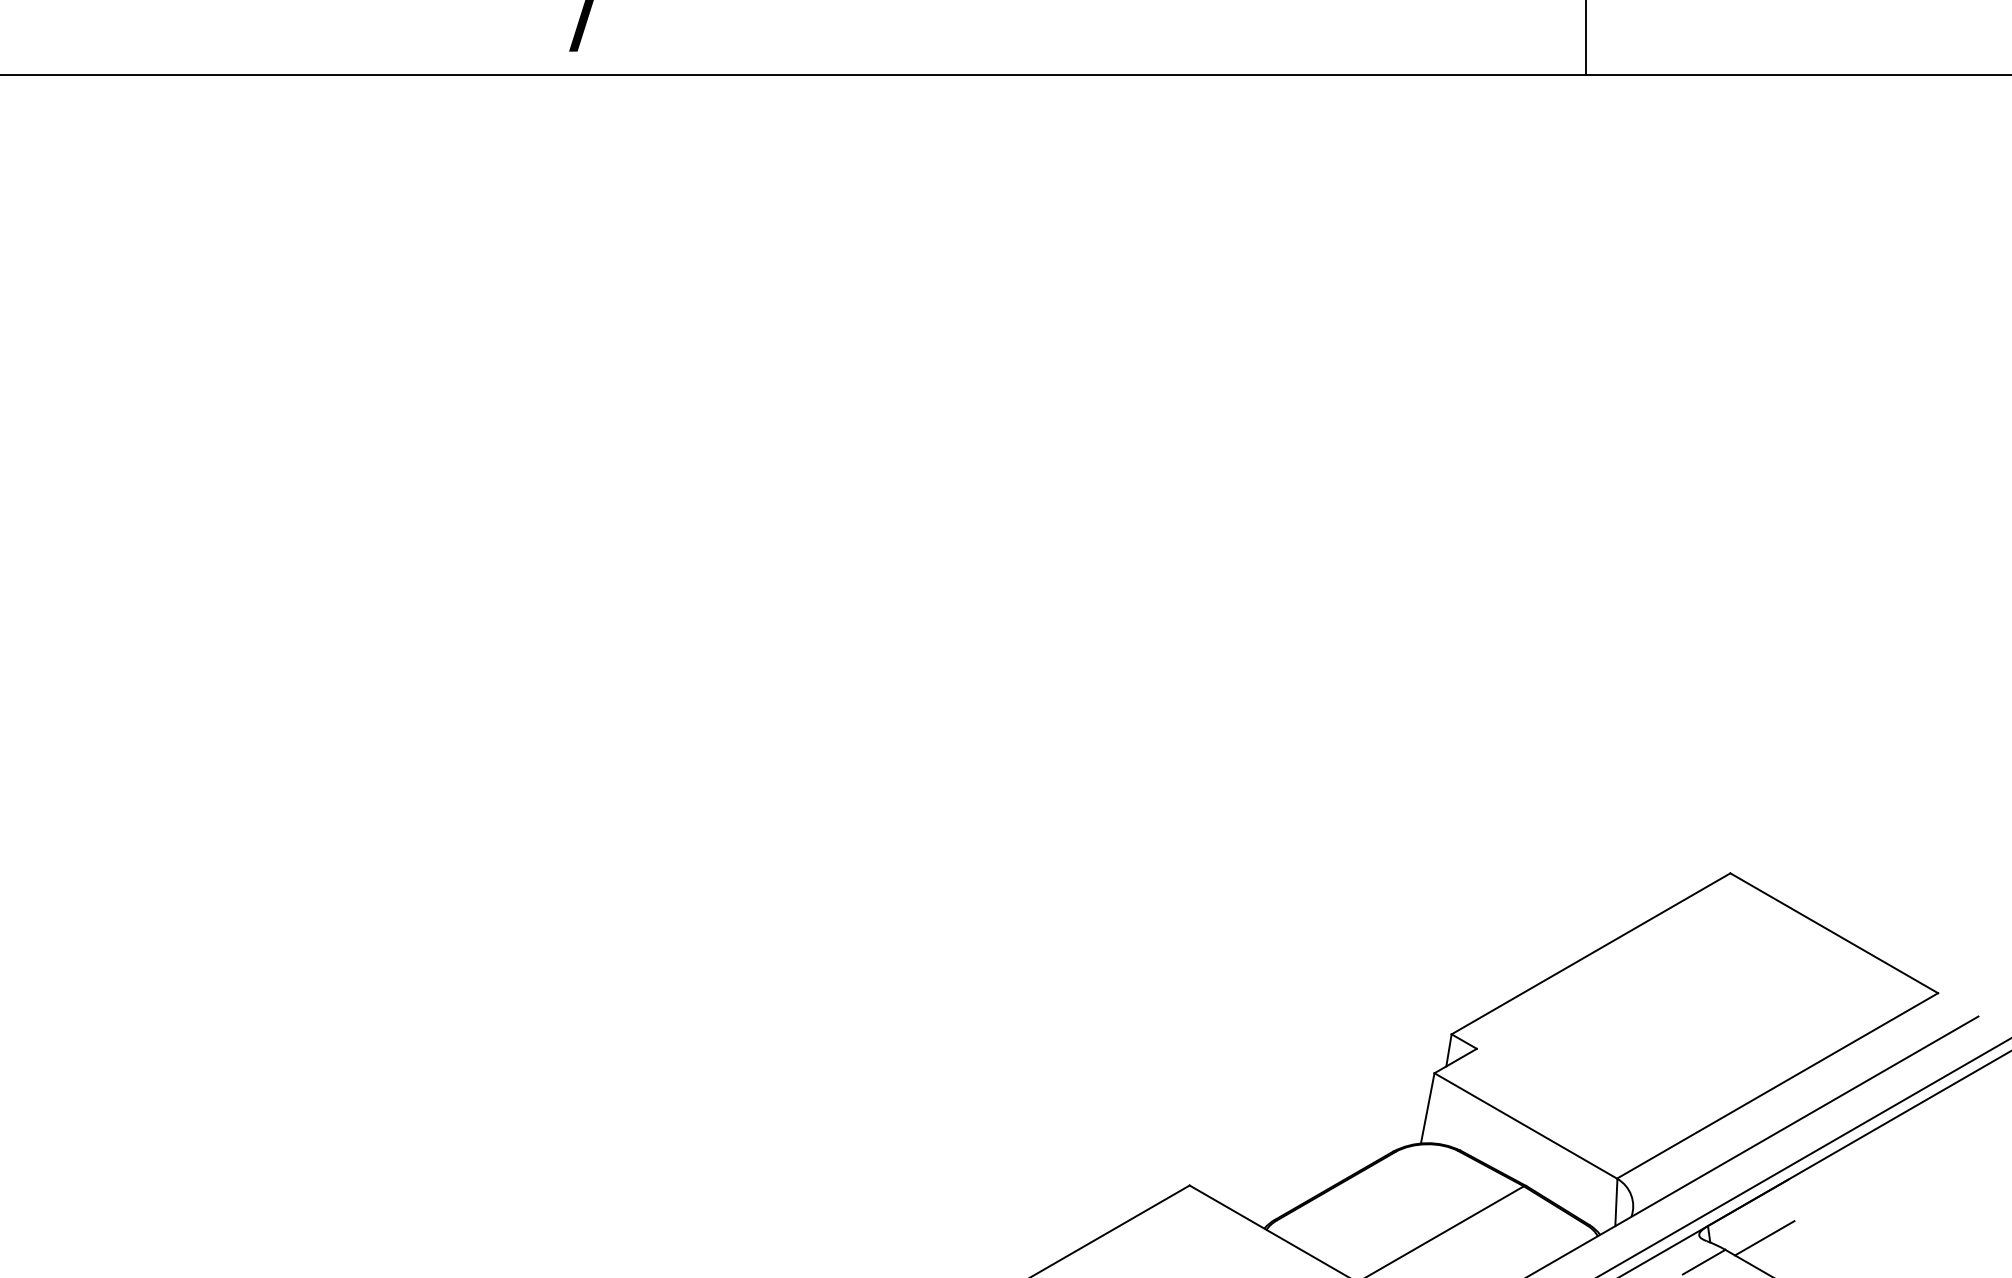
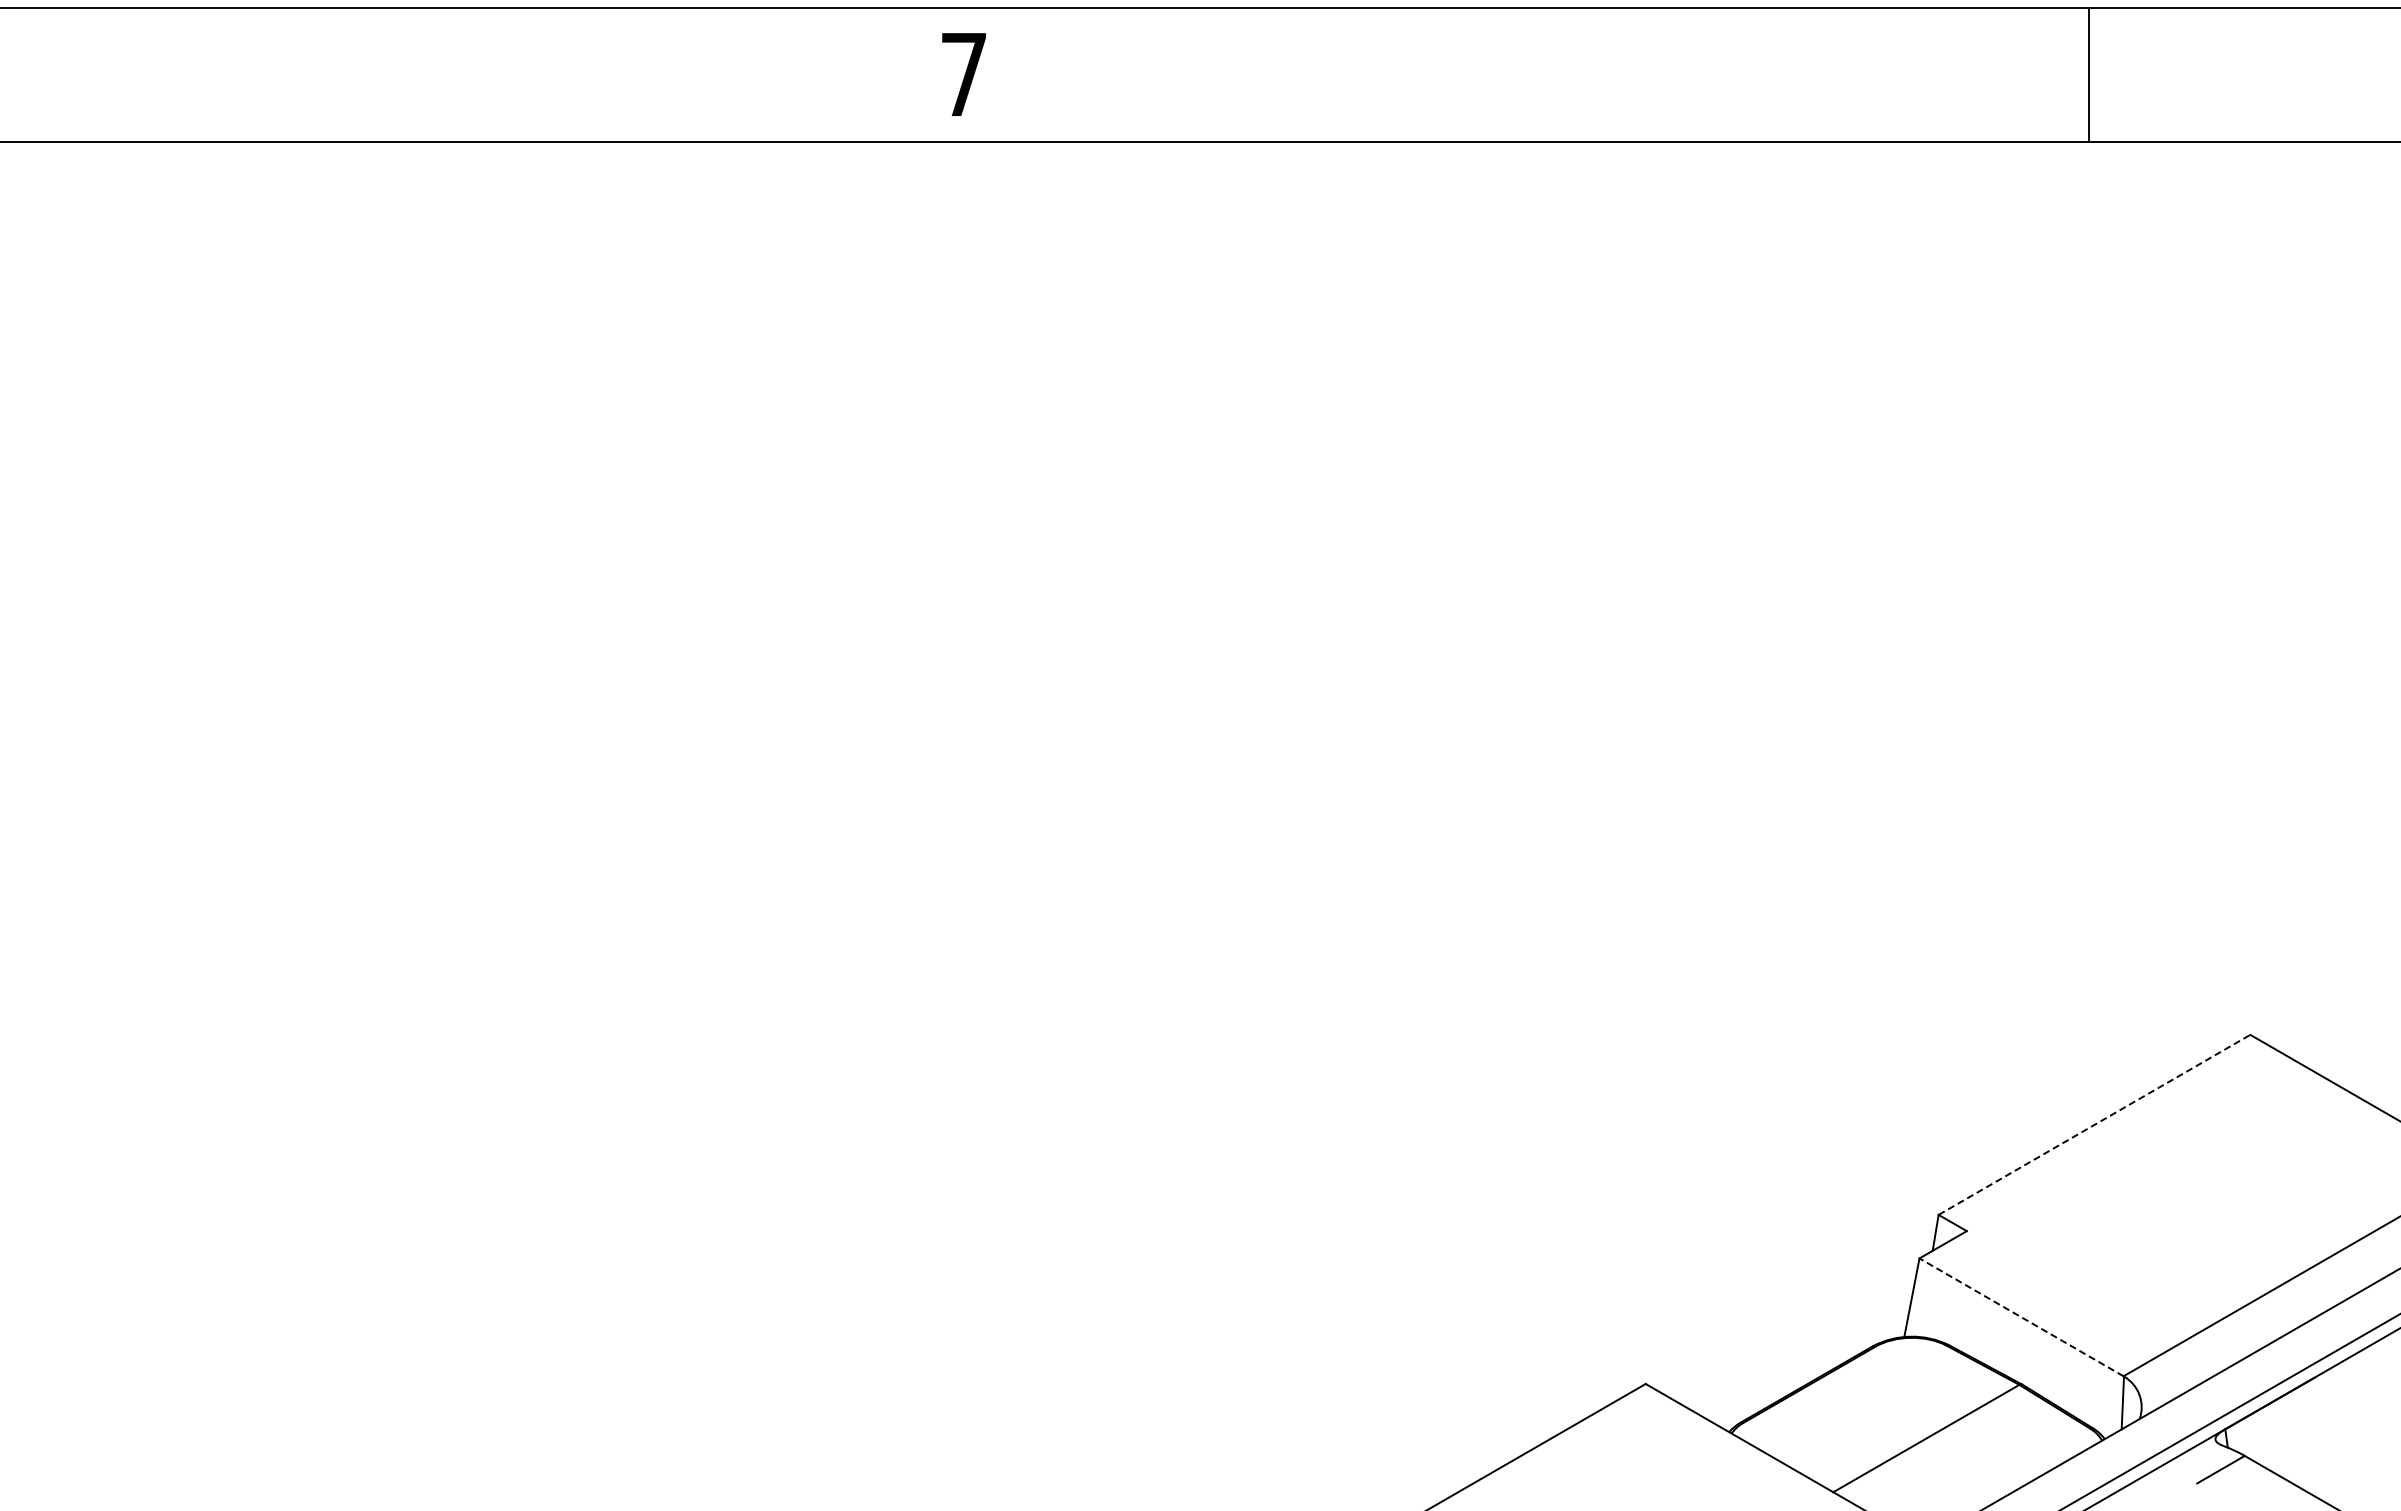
line: (1591, 953) -> (2094, 1124), solid -> dashed
line: (1525, 1126) -> (2021, 1317), solid -> dashed
line: (1764, 1237) -> (2288, 1442), removed

